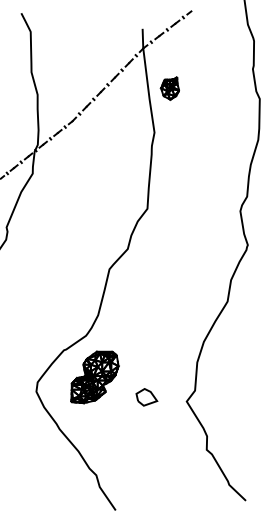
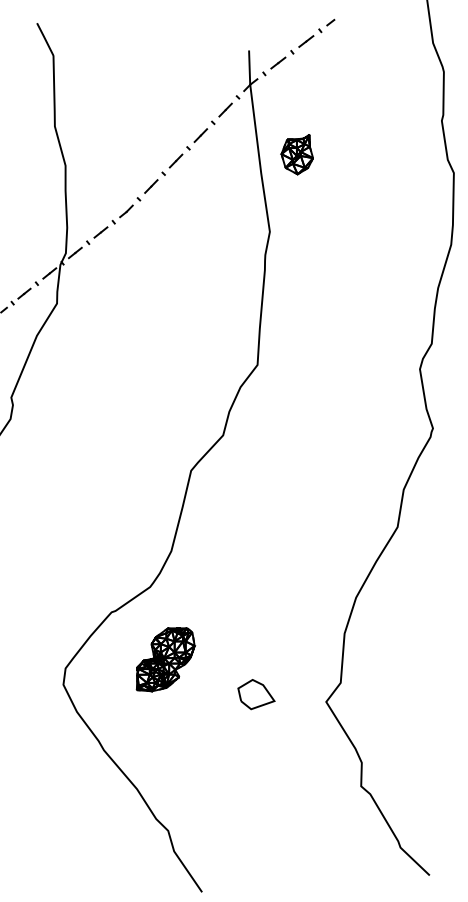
part: (94, 377) -> (164, 659), size x0.7

